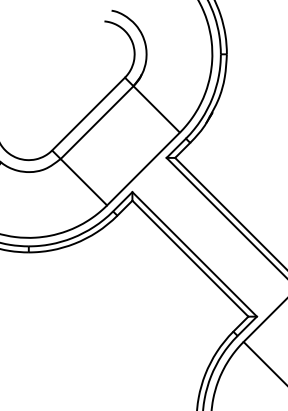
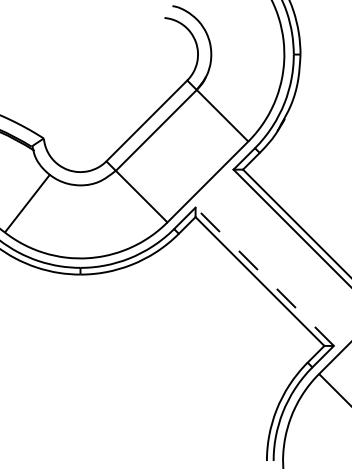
line: (194, 254) -> (264, 276), solid -> dashed

